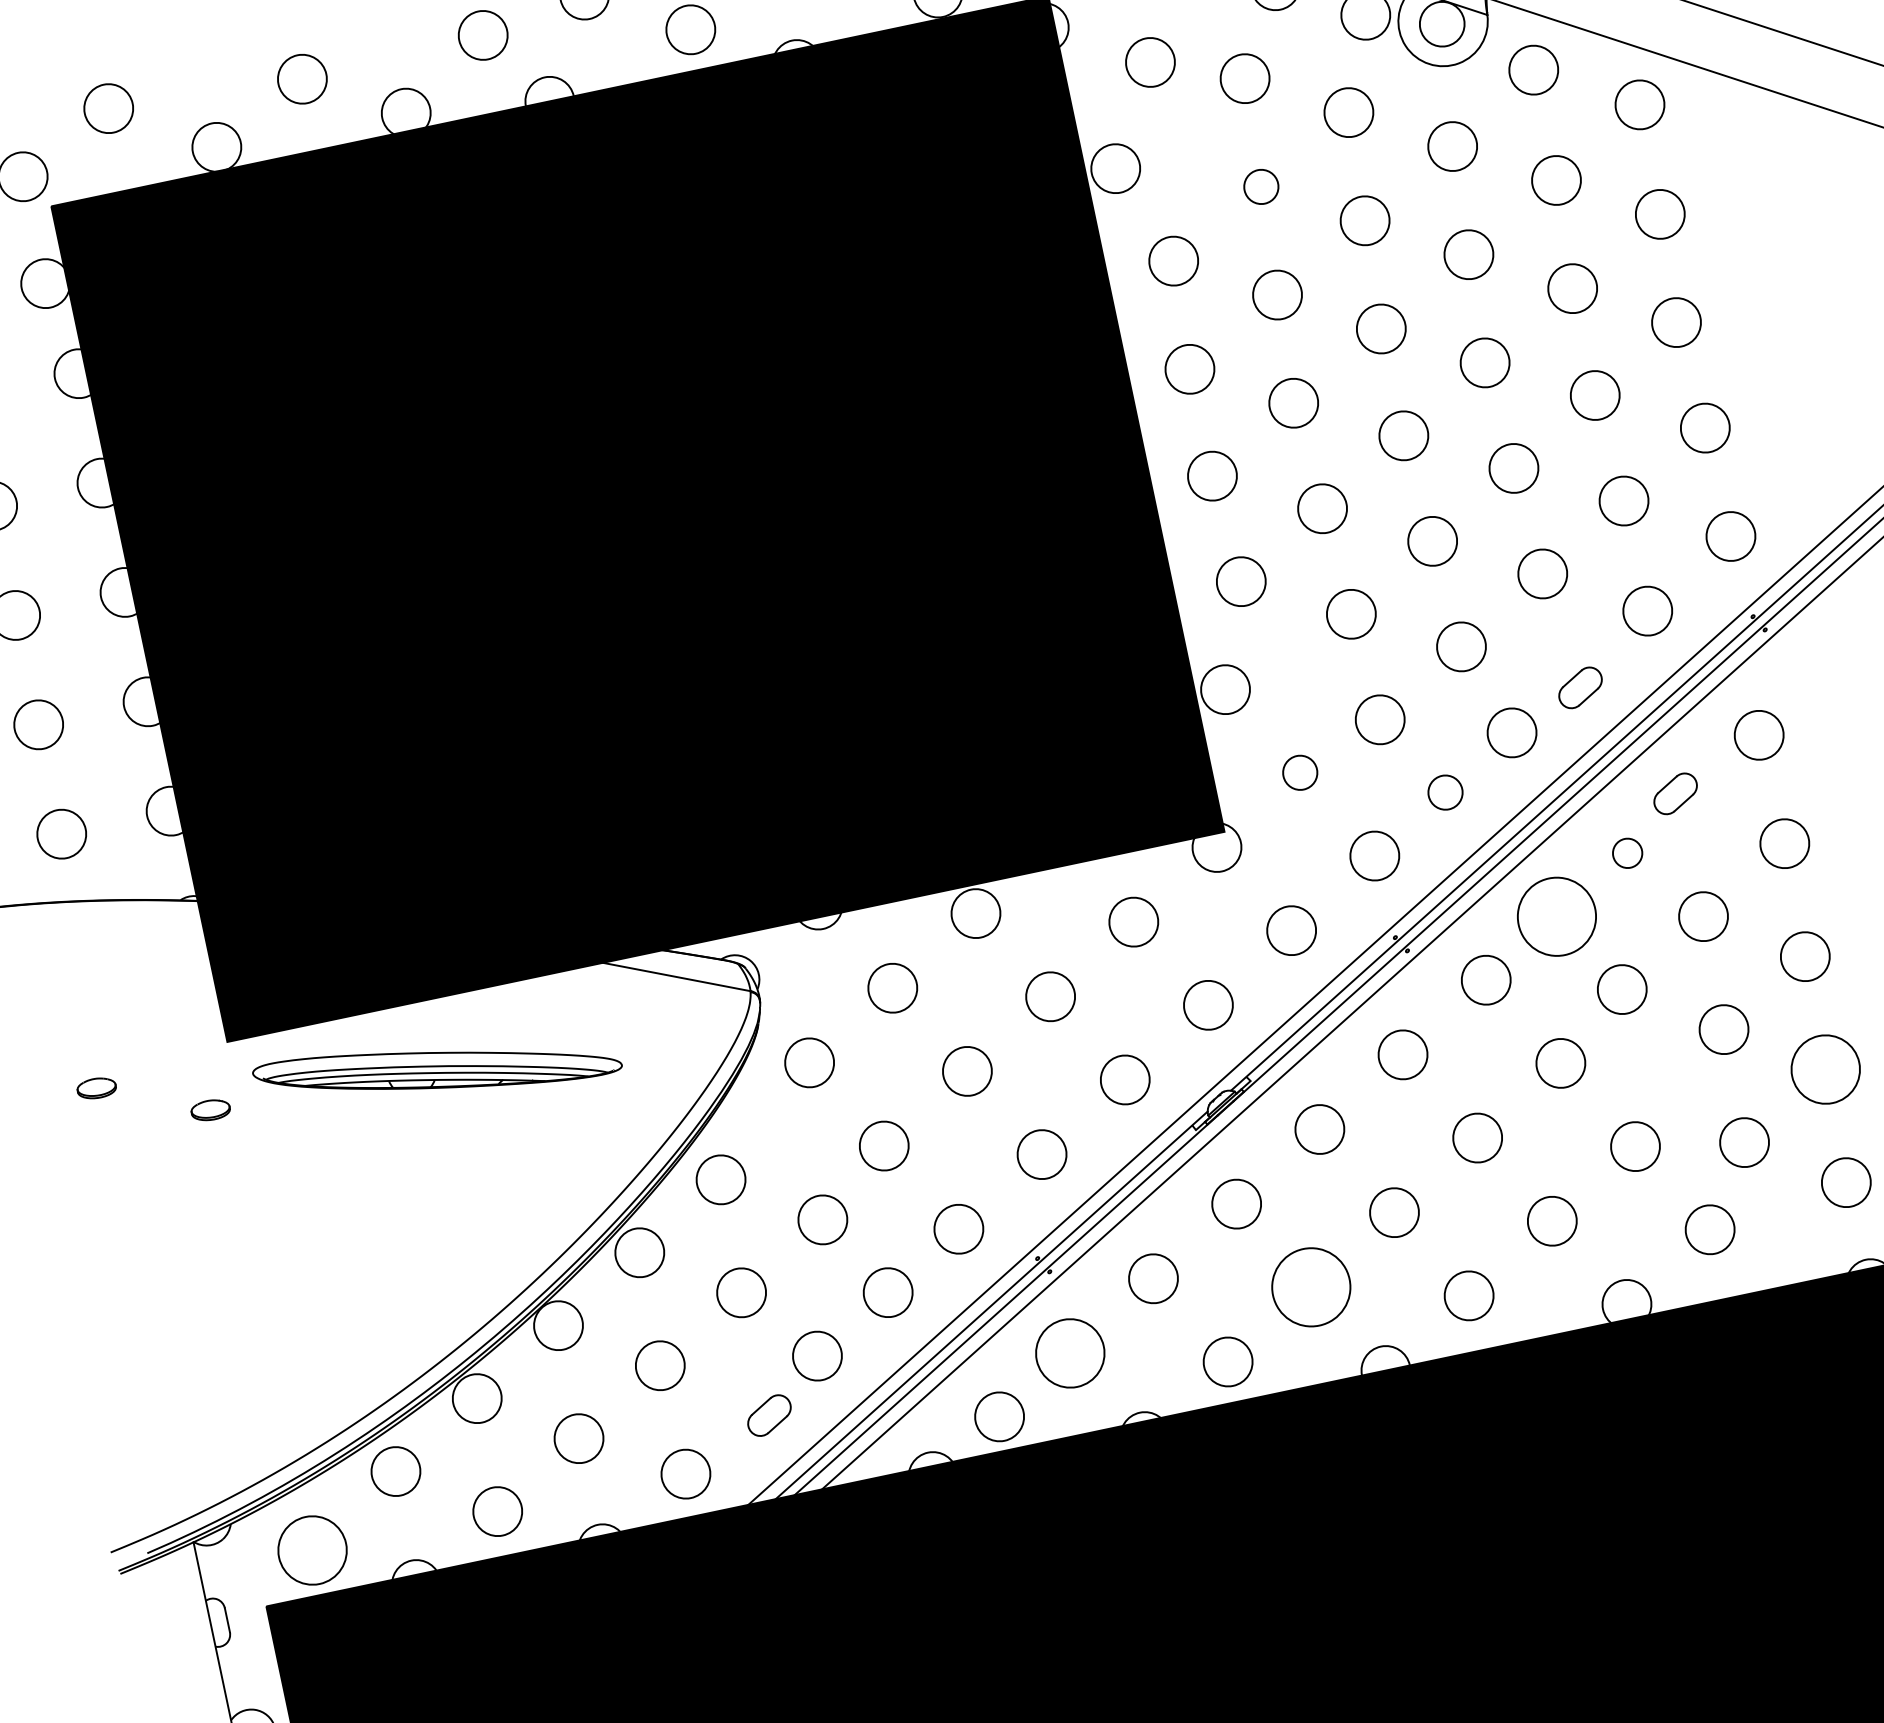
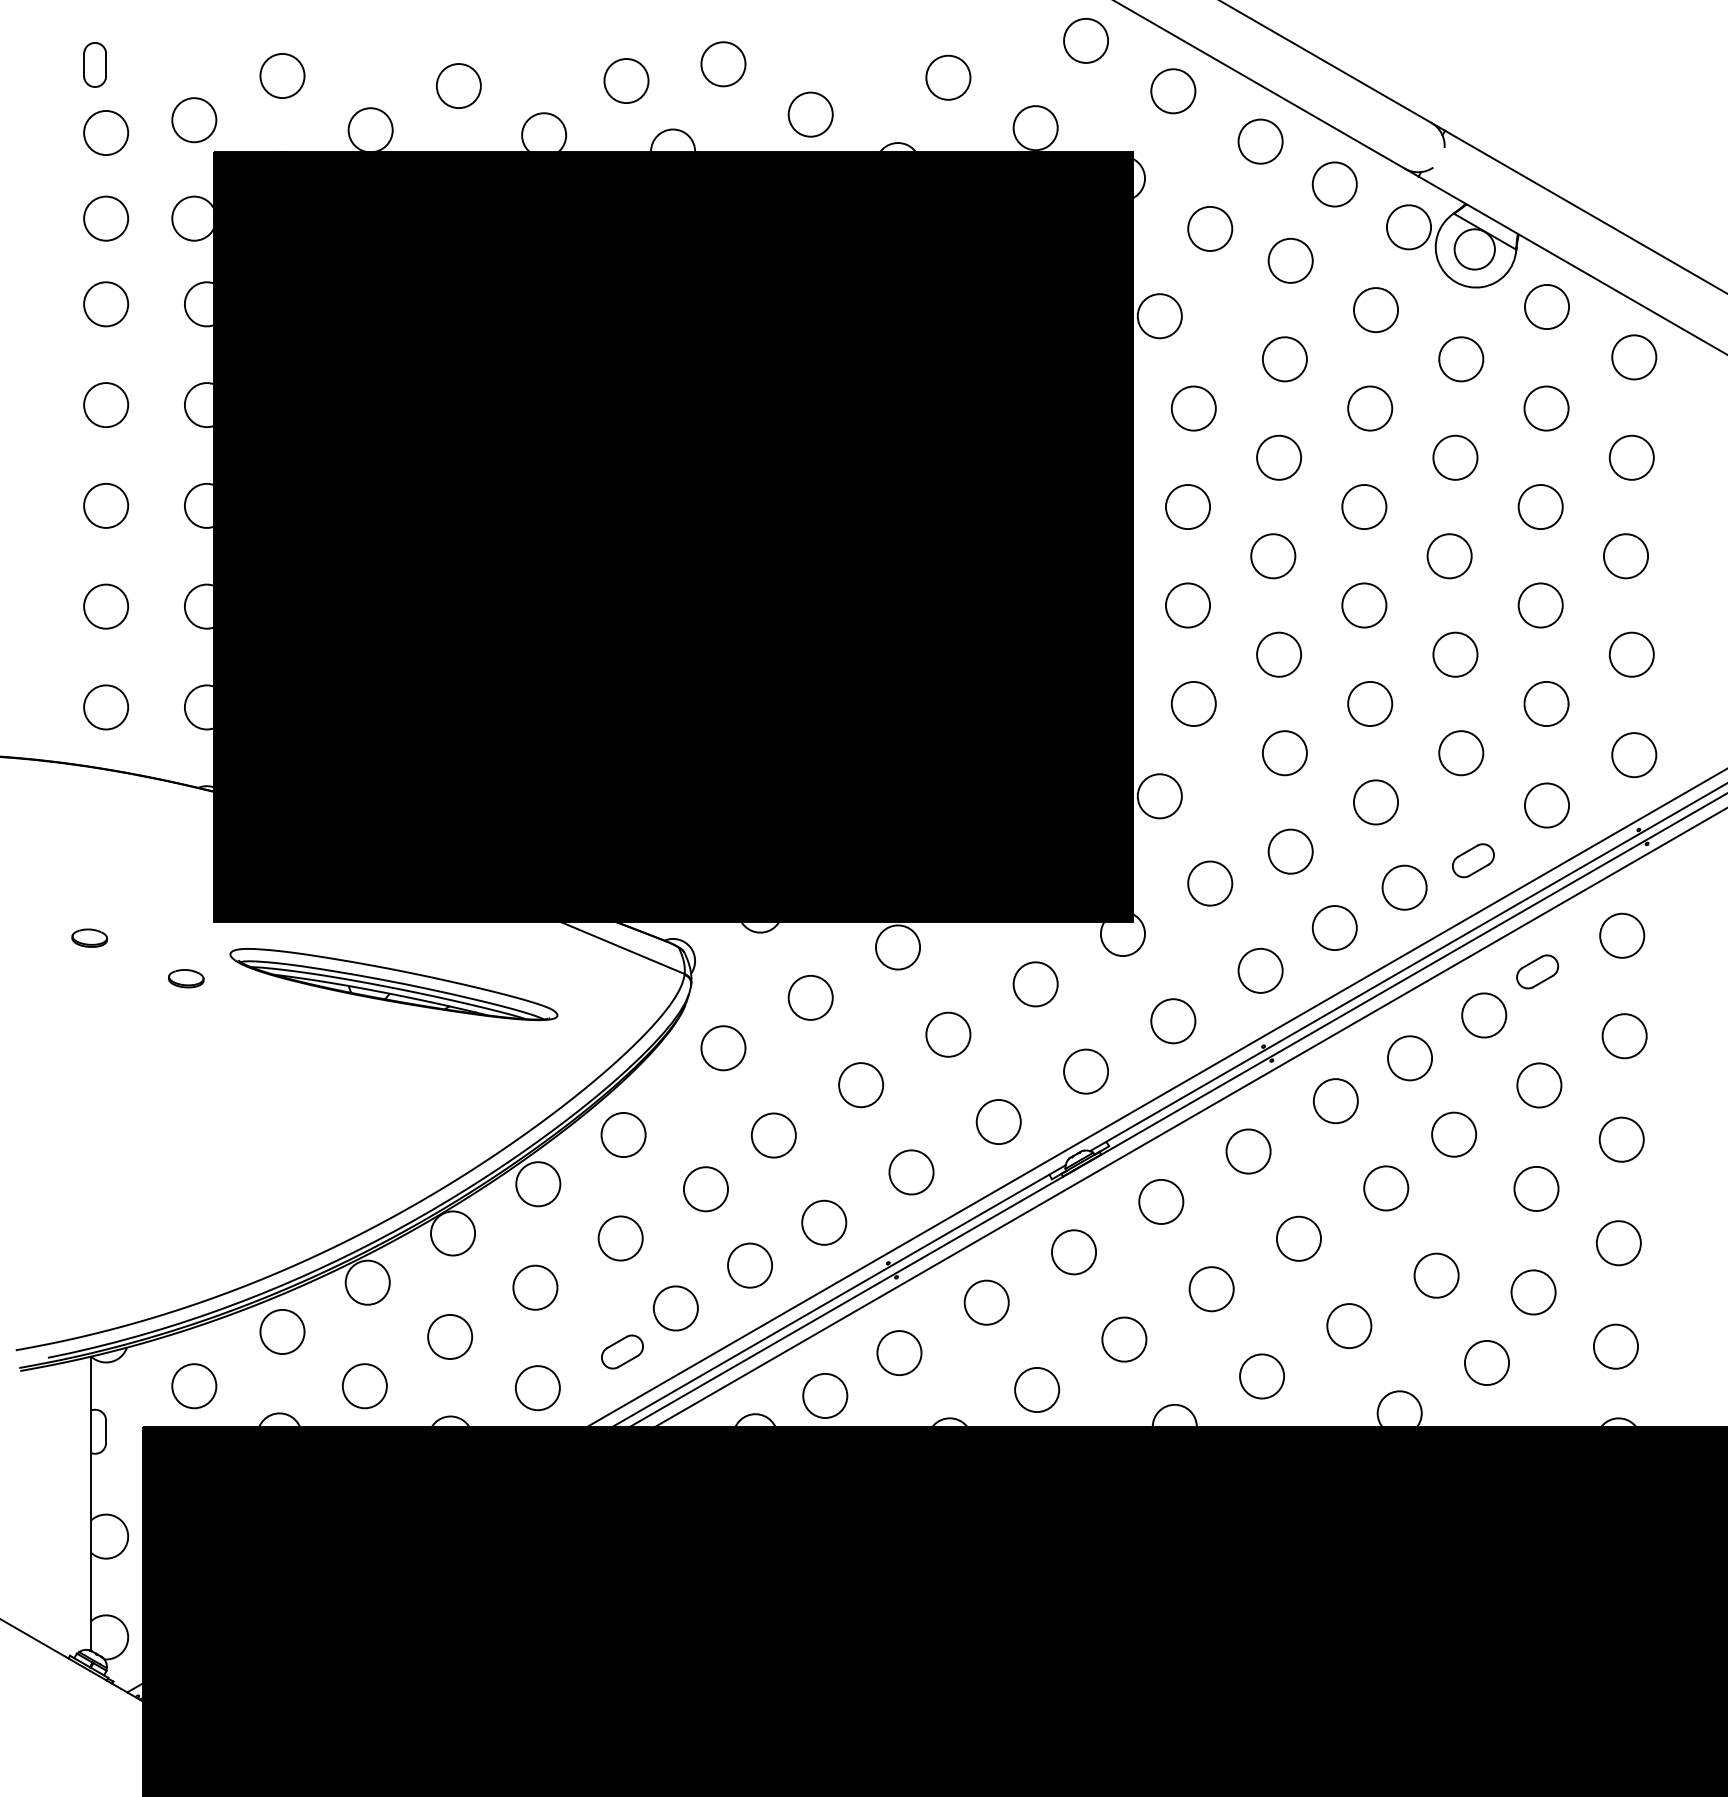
circle: (1260, 187) -> (1284, 359), size x1.43
circle: (1300, 772) -> (1210, 883), size x1.43
circle: (1445, 793) -> (1334, 928), size x1.43
circle: (1627, 853) -> (1484, 1015), size x1.67
circle: (1556, 917) -> (1409, 1058), size x0.62
circle: (1825, 1070) -> (1618, 1243), size x0.71
circle: (1311, 1287) -> (1124, 1339), size x0.62
circle: (1070, 1353) -> (899, 1353), size x0.71
circle: (312, 1550) -> (194, 1386), size x0.71

